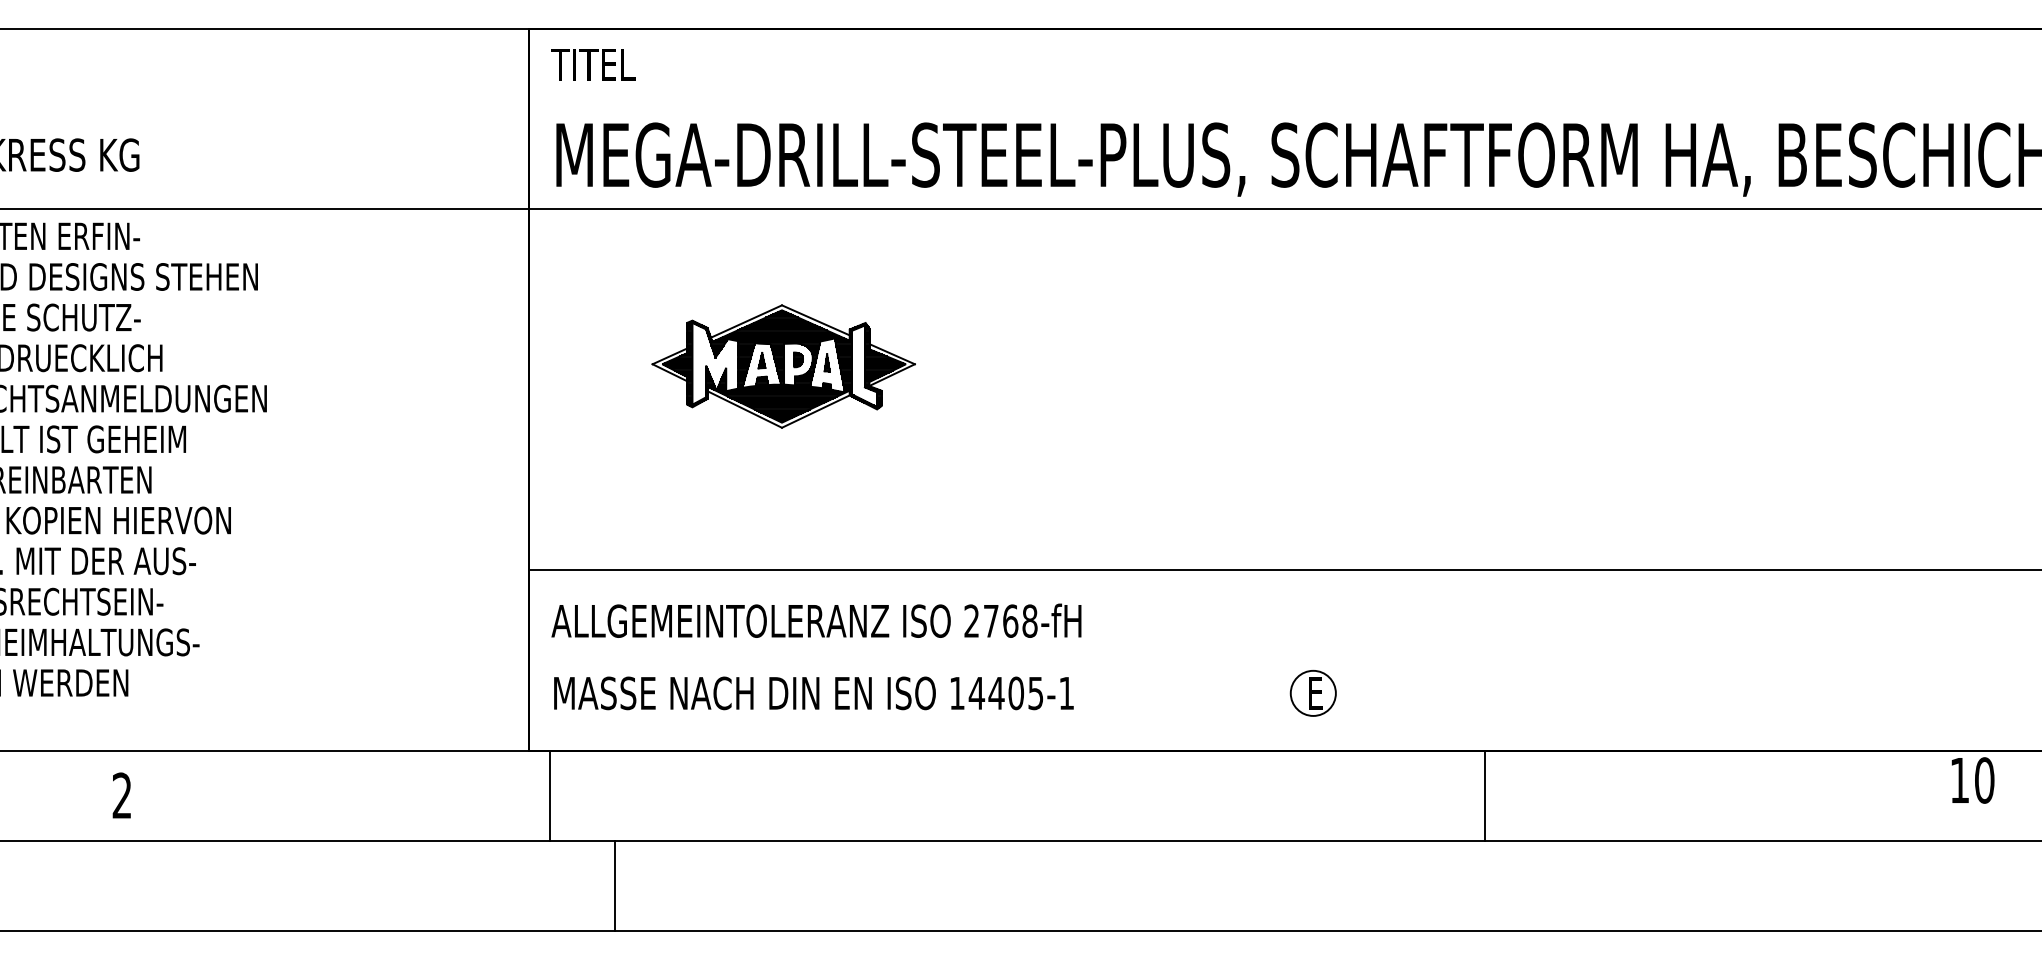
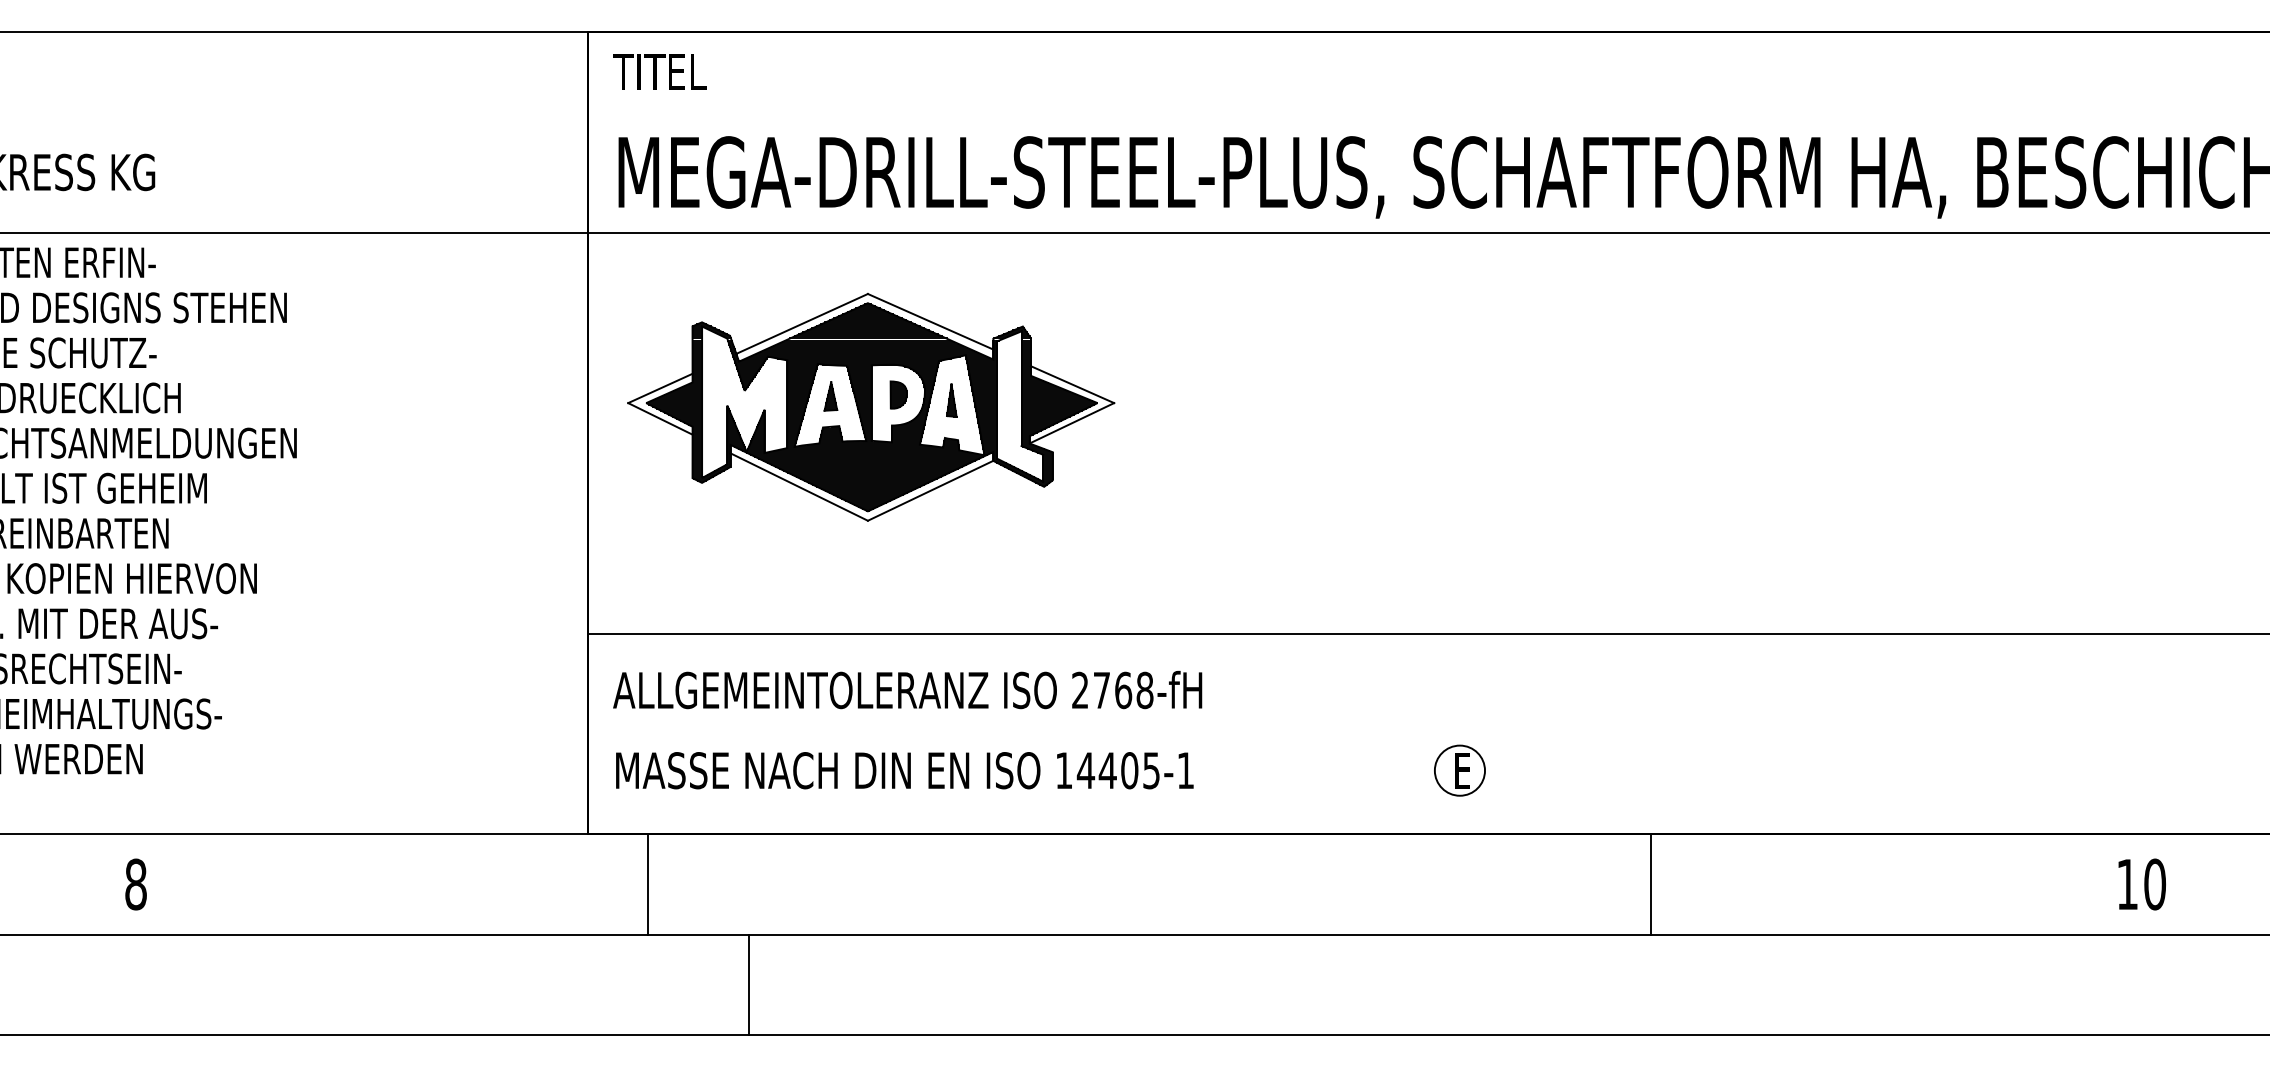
part: (783, 366) -> (871, 407), size x1.67
text: (1972, 780) -> (2141, 884), moved
text: (121, 795) -> (135, 884), 2 -> 8
line: (550, 795) -> (648, 884), moved
line: (614, 885) -> (748, 984), moved

